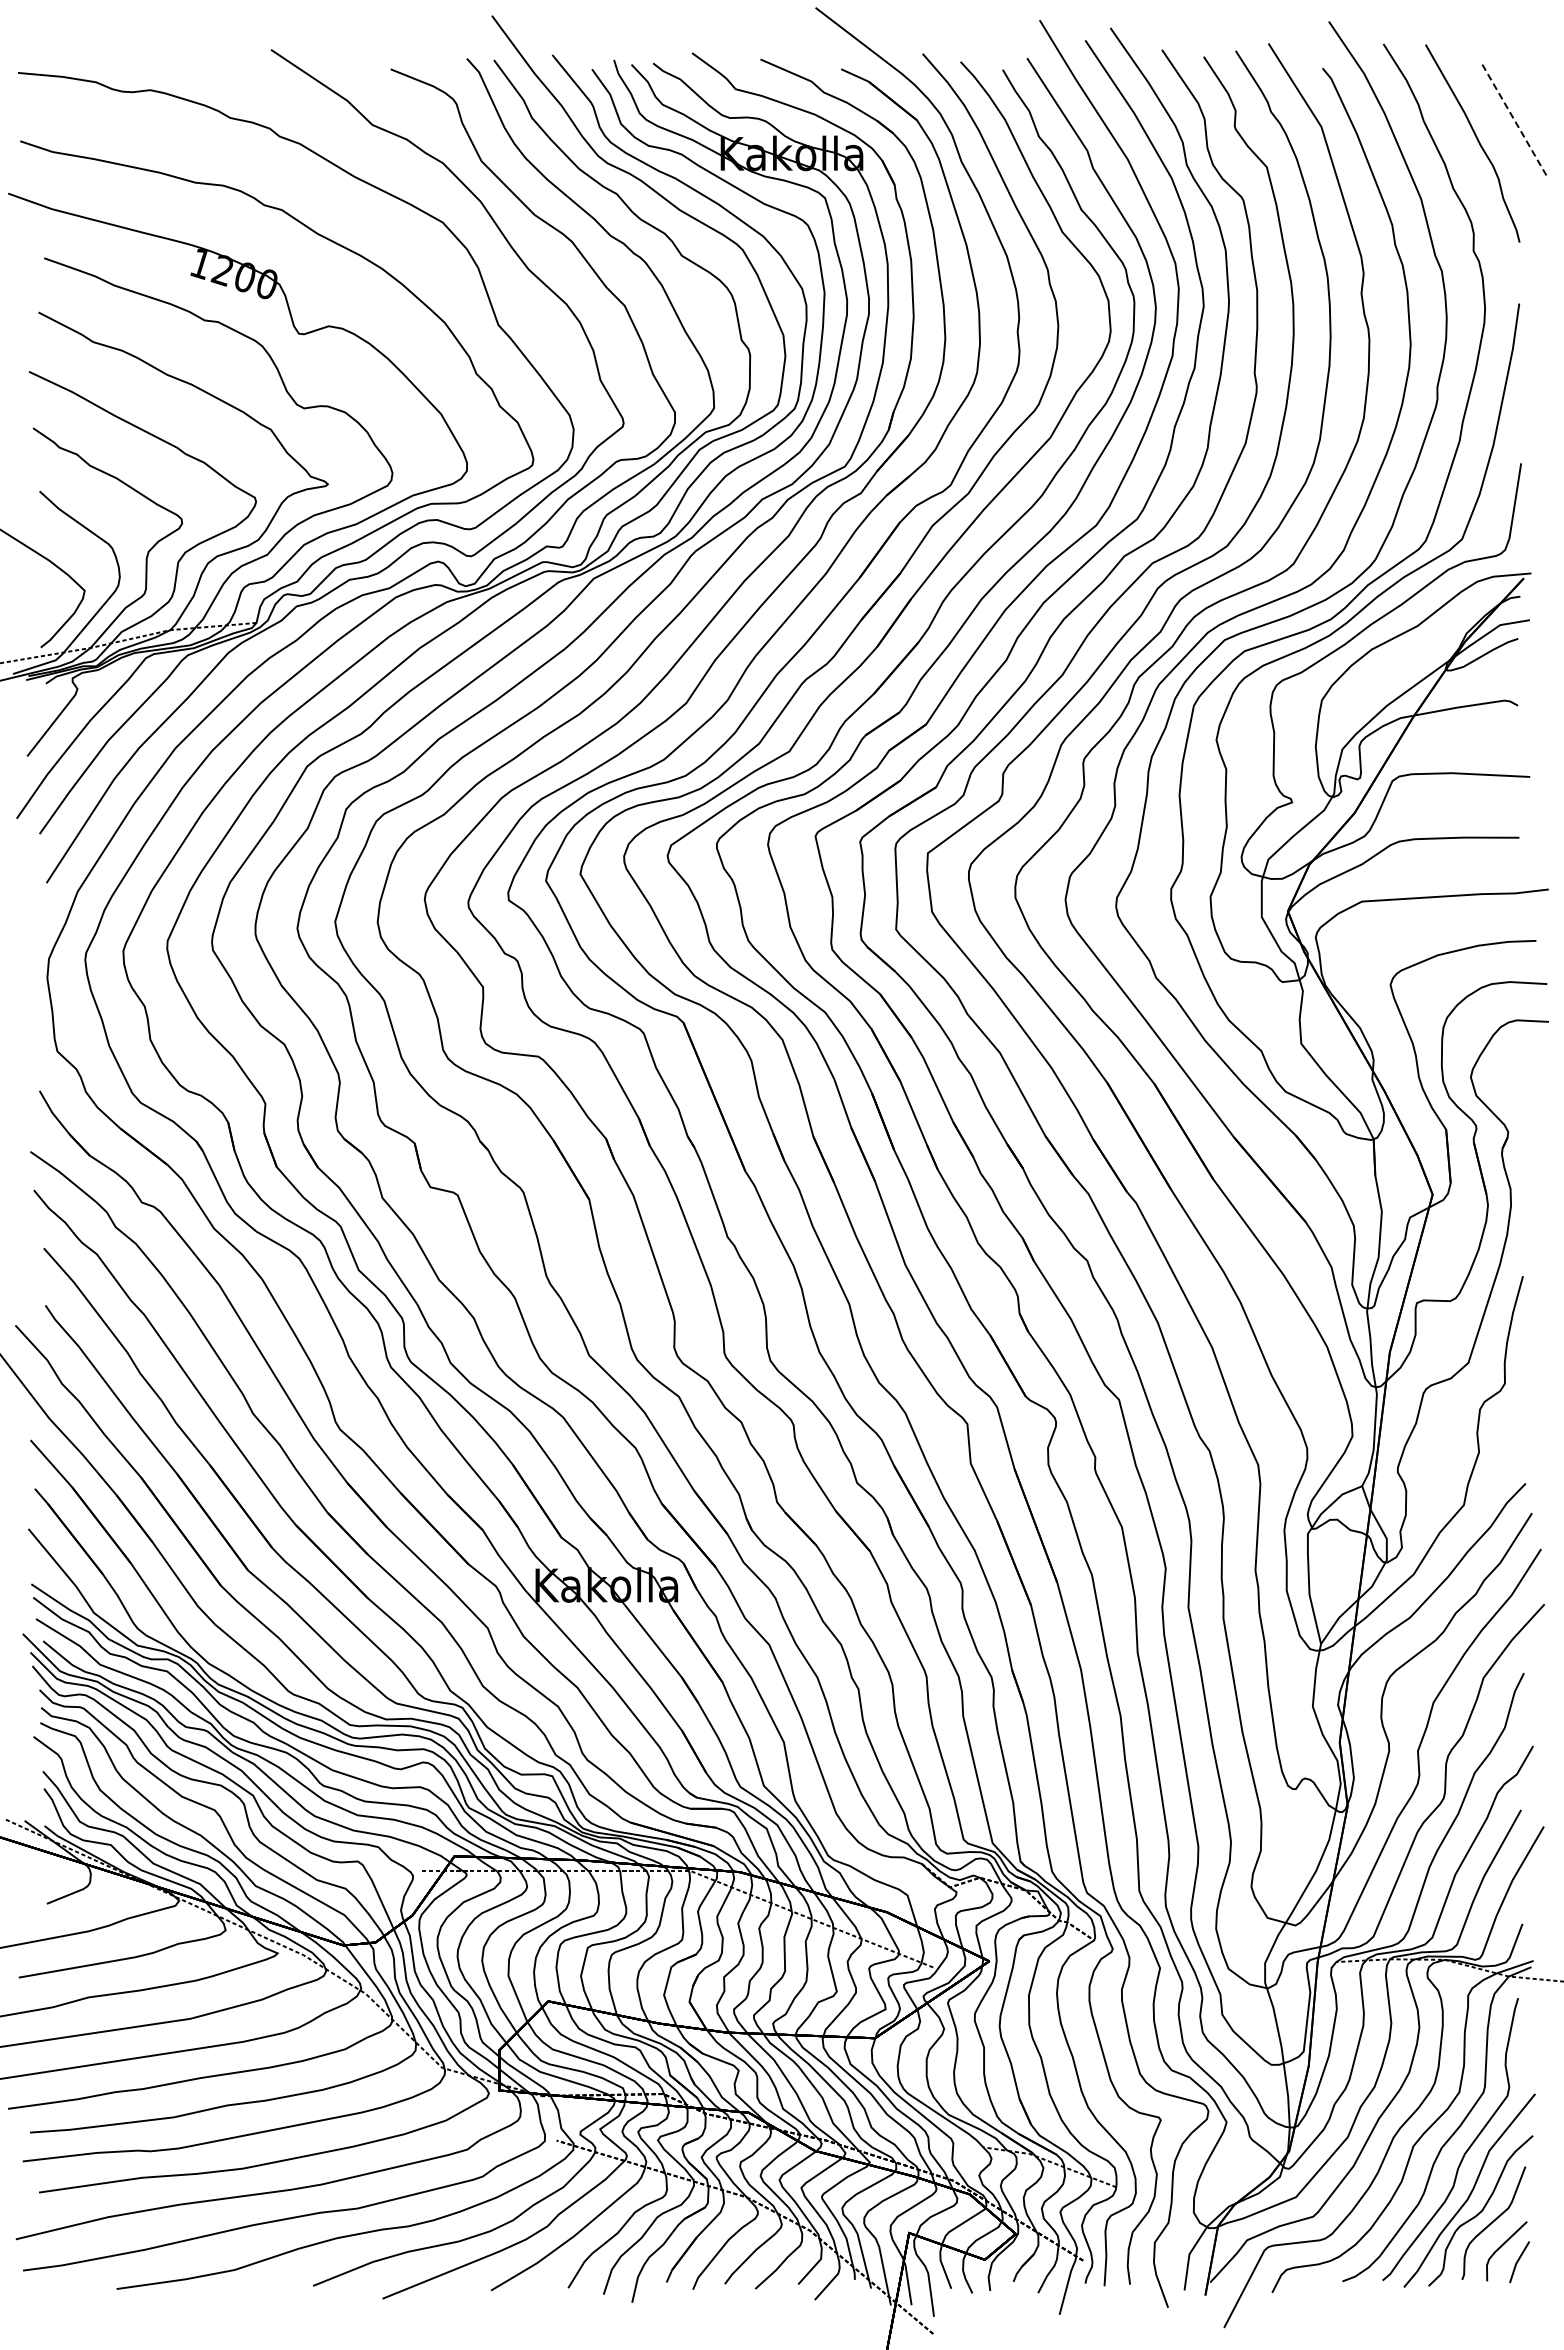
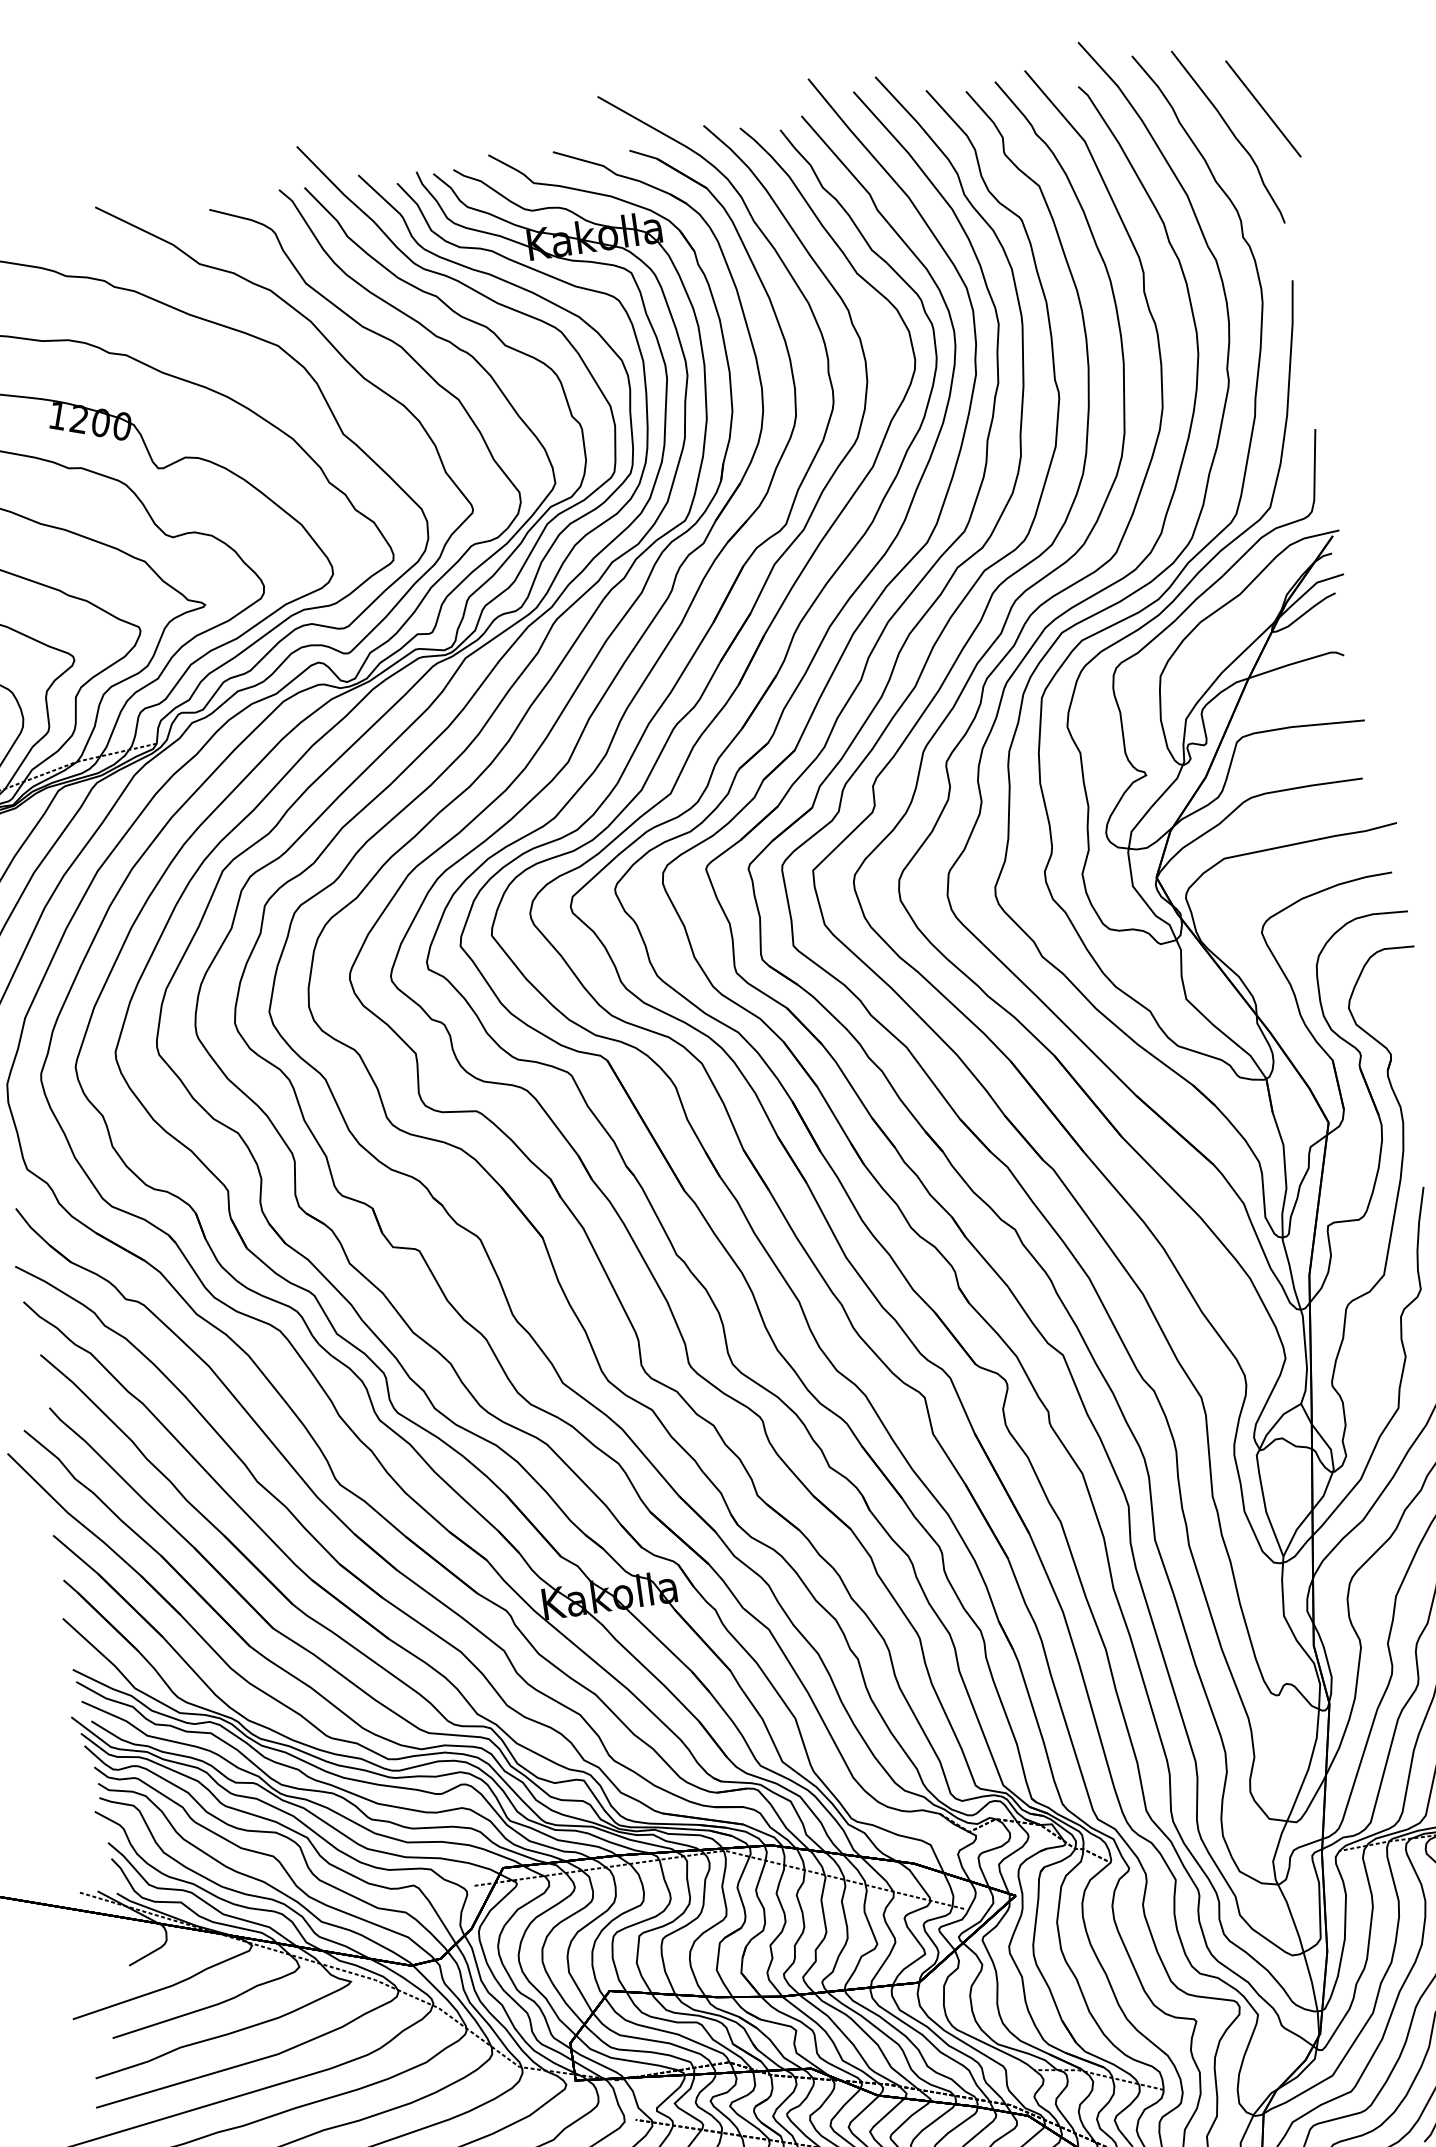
line: (1513, 118) -> (1262, 108), dashed -> solid

